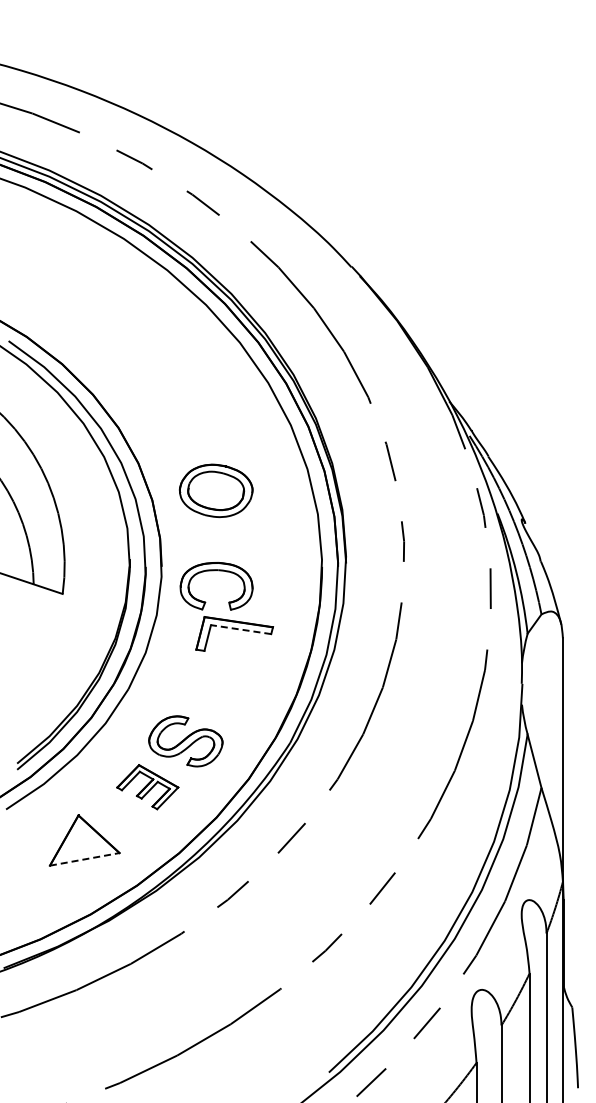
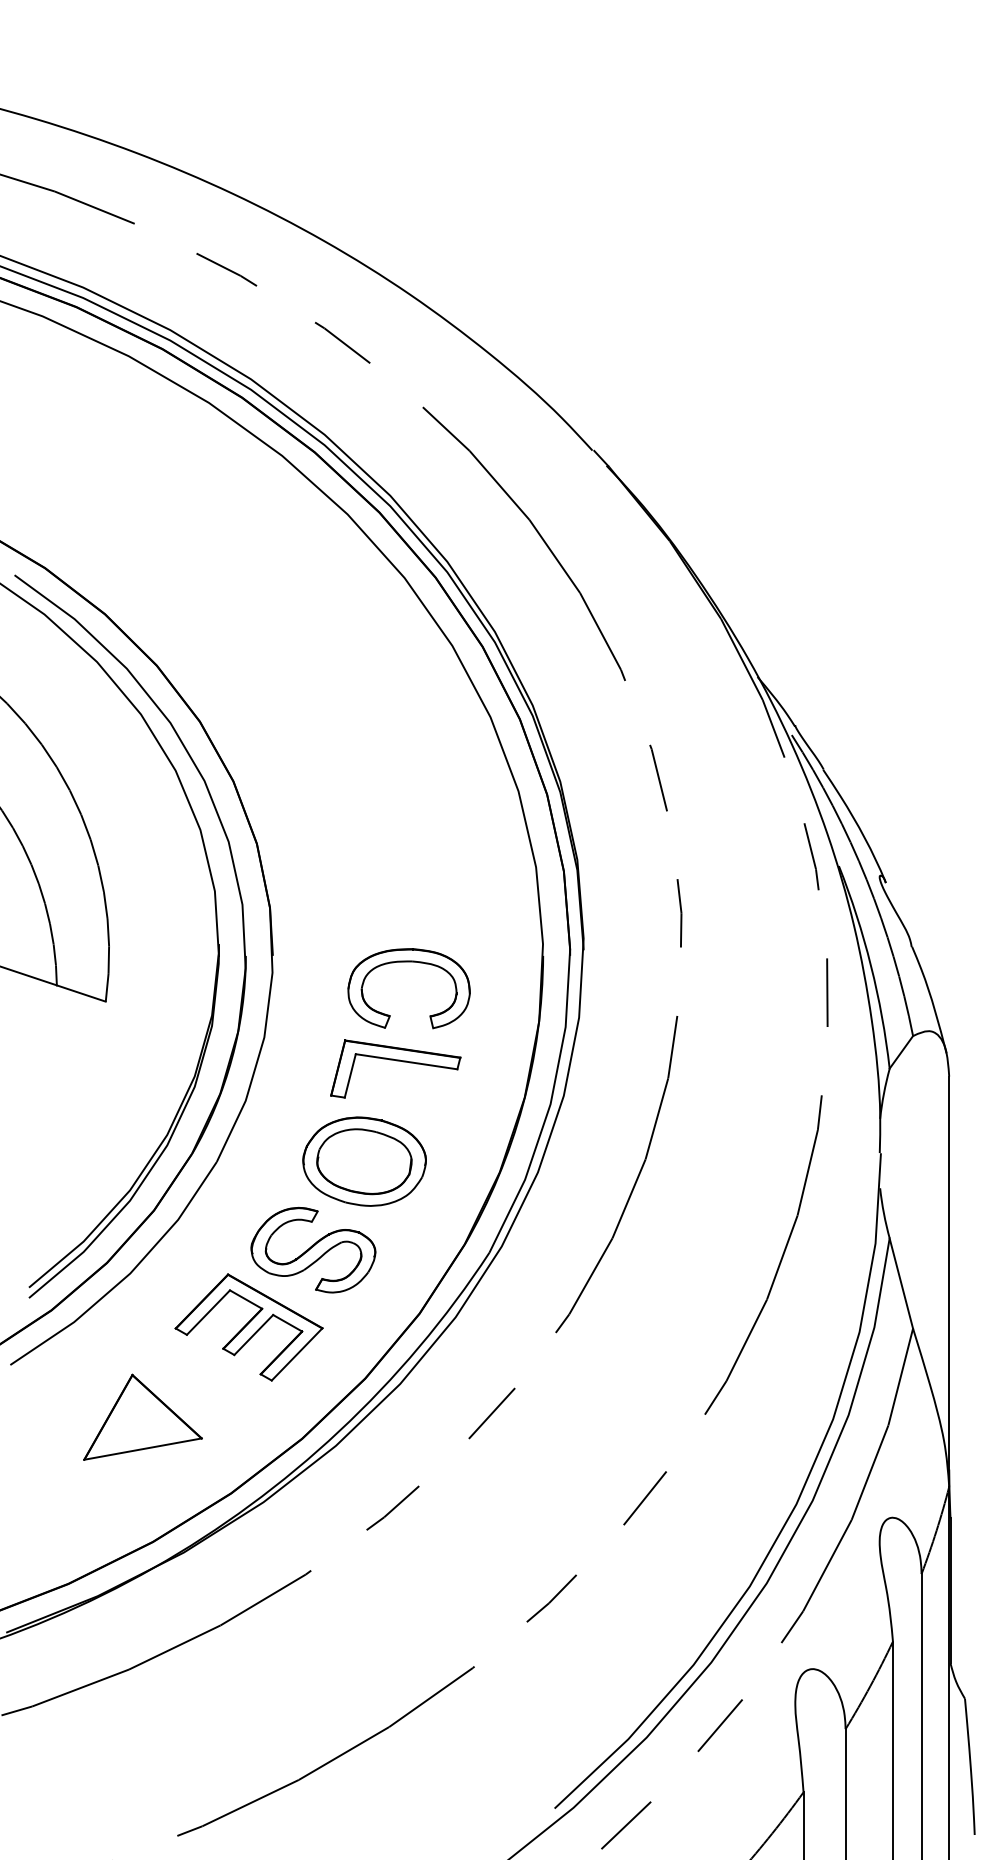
part: (215, 490) -> (363, 1160), moved
part: (214, 571) -> (405, 963), moved
line: (240, 629) -> (405, 1061), dashed -> solid
part: (147, 786) -> (248, 1326), size x1.43
line: (85, 859) -> (144, 1449), dashed -> solid

